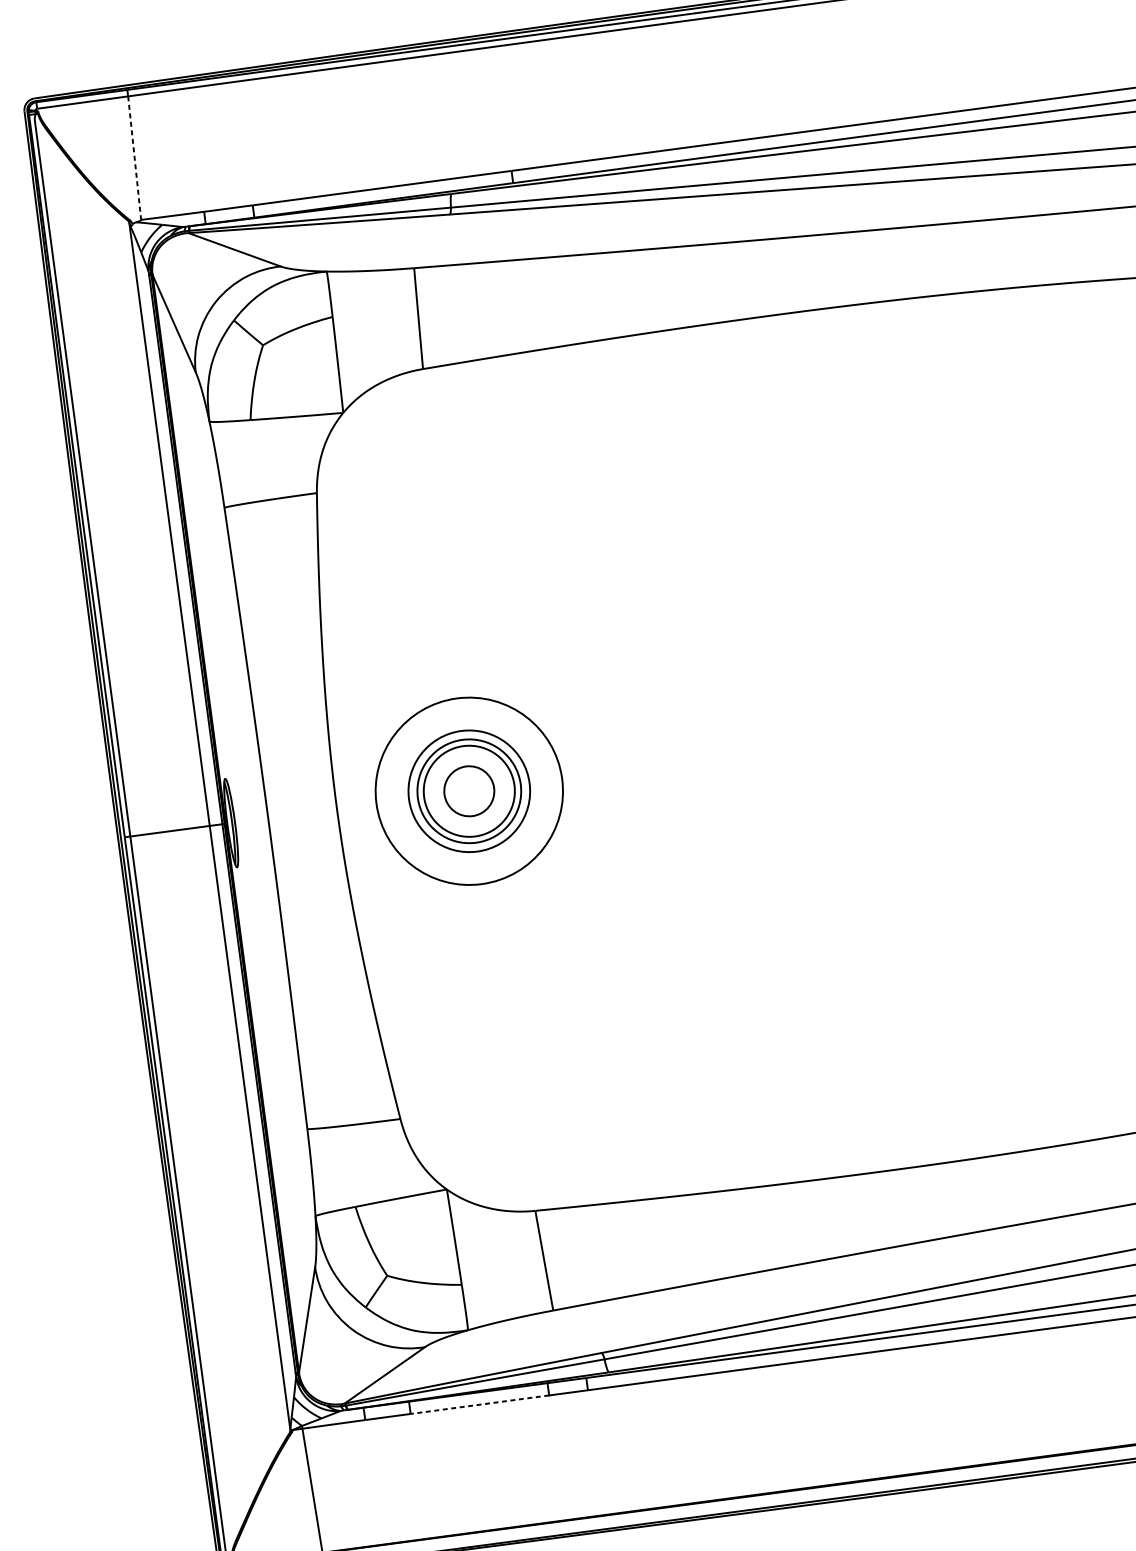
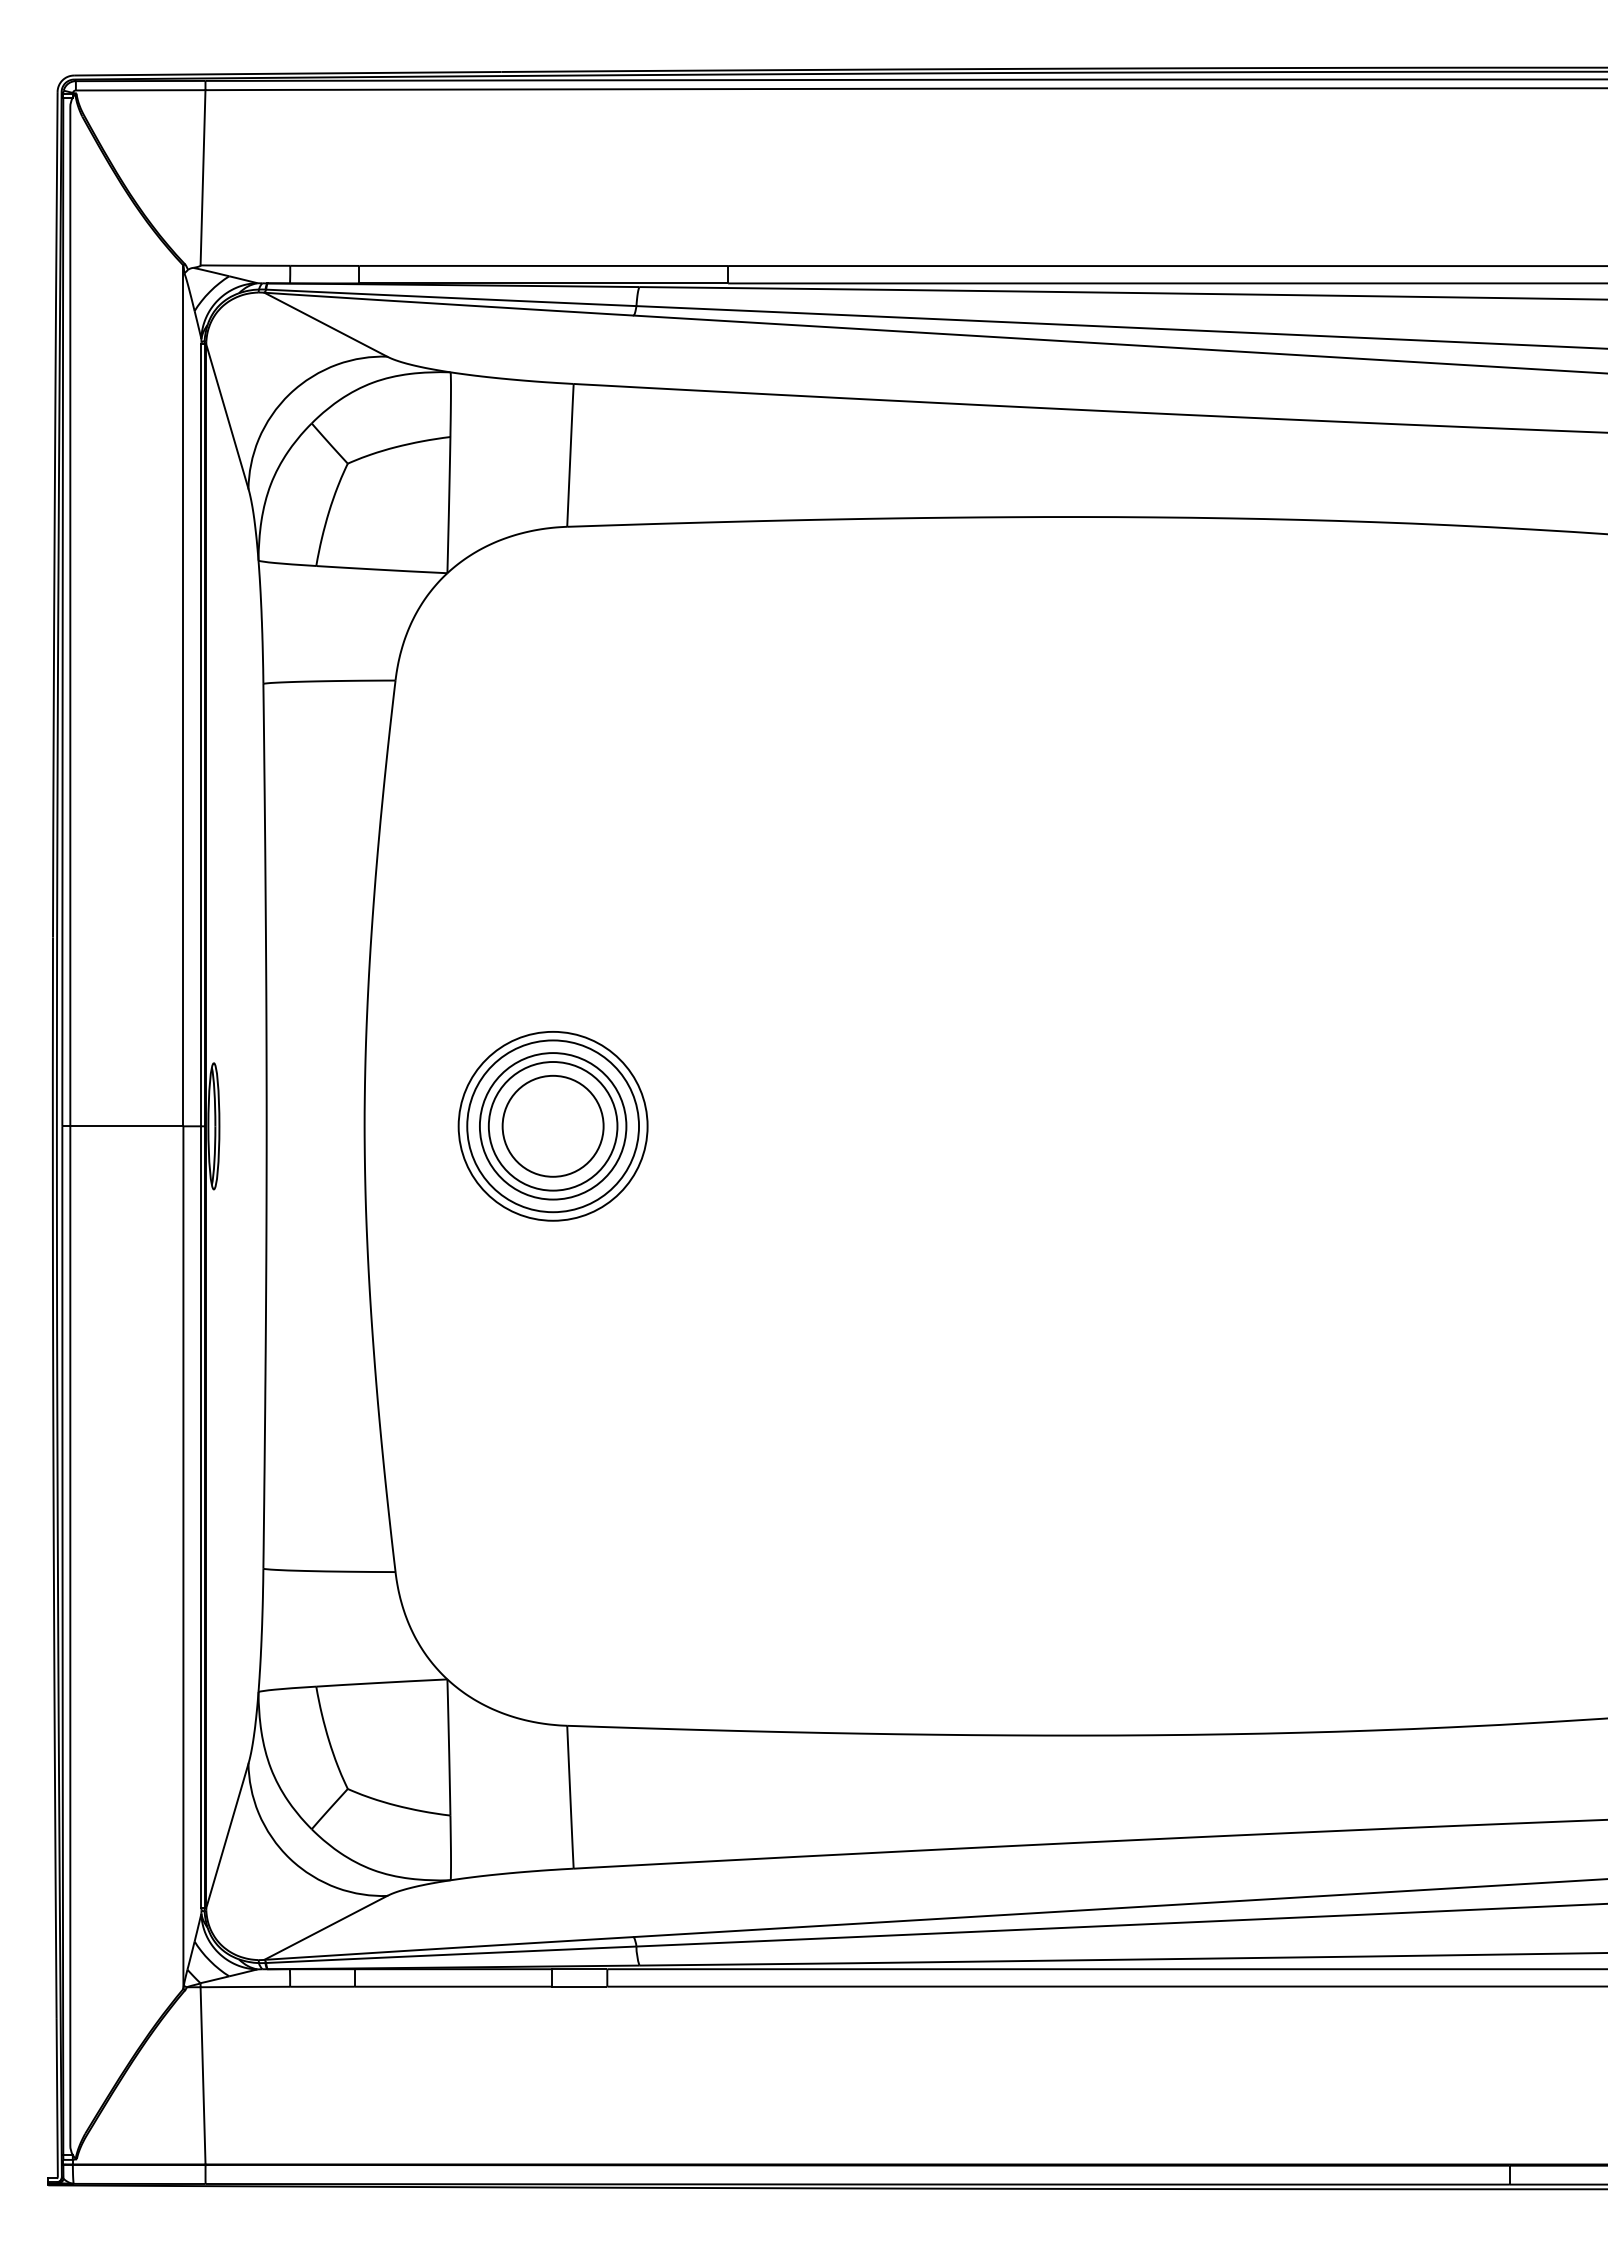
line: (134, 157) -> (203, 177), dashed -> solid
circle: (468, 790) -> (552, 1125), size x0.71
circle: (468, 790) -> (552, 1125), size x1.43
line: (479, 1404) -> (453, 1986), dashed -> solid

